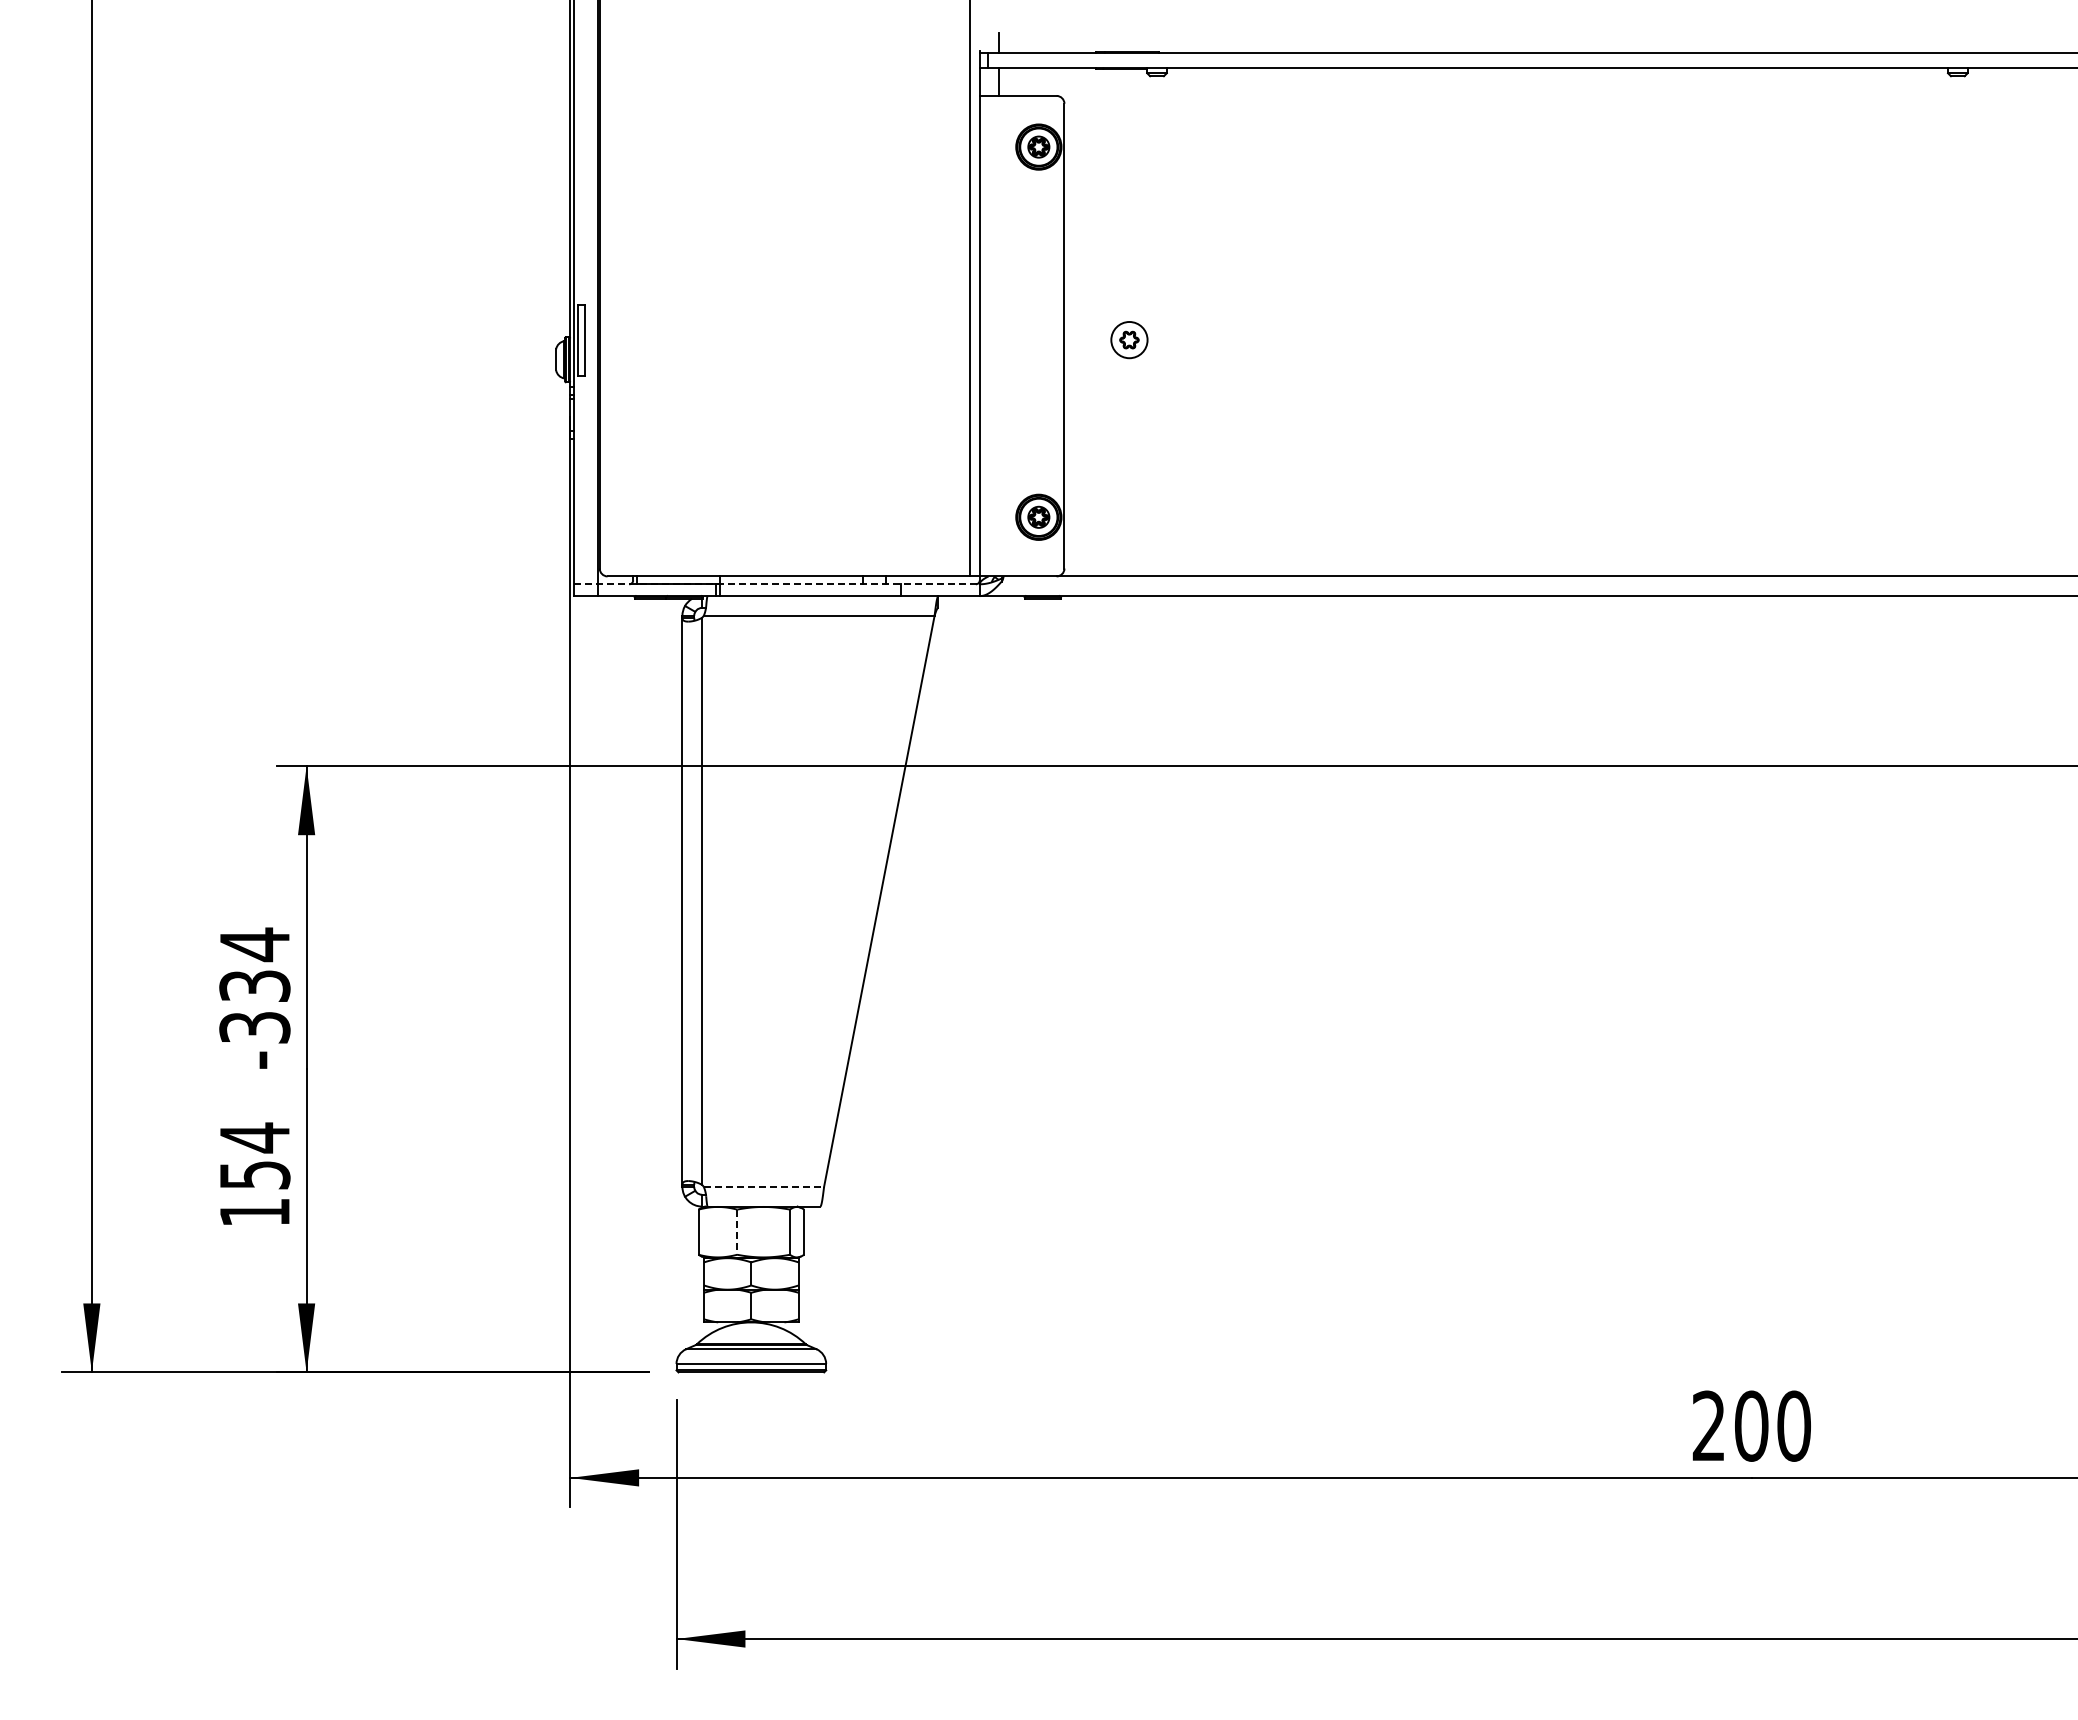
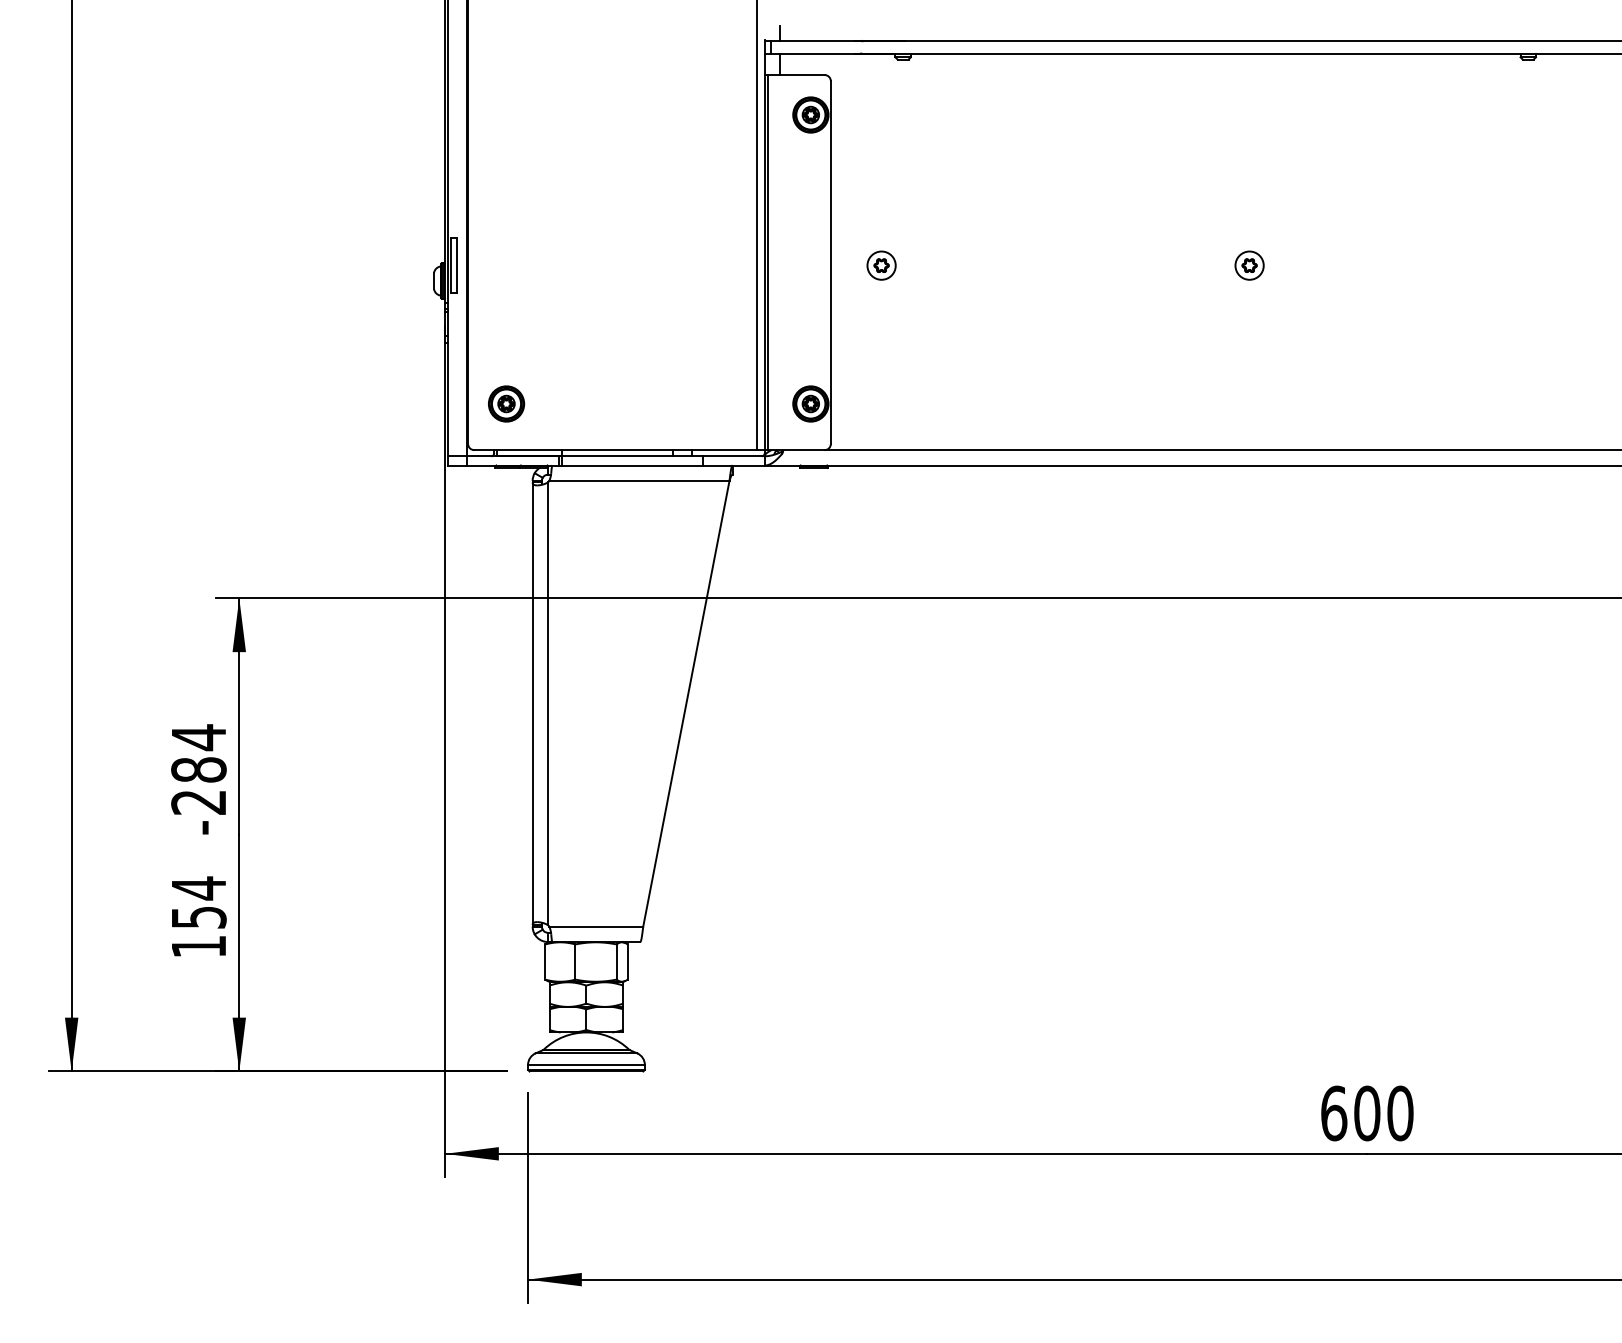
line: (983, 335) -> (767, 262), added
part: (1600, 340) -> (1249, 265), added
part: (648, 516) -> (506, 403), added
line: (776, 584) -> (606, 456), dashed -> solid
text: (254, 1006) -> (198, 785), -334 -> -284
line: (764, 1186) -> (596, 926), dashed -> solid
line: (737, 1232) -> (575, 962), dashed -> solid
text: (1709, 1425) -> (1334, 1112), 200 -> 600

